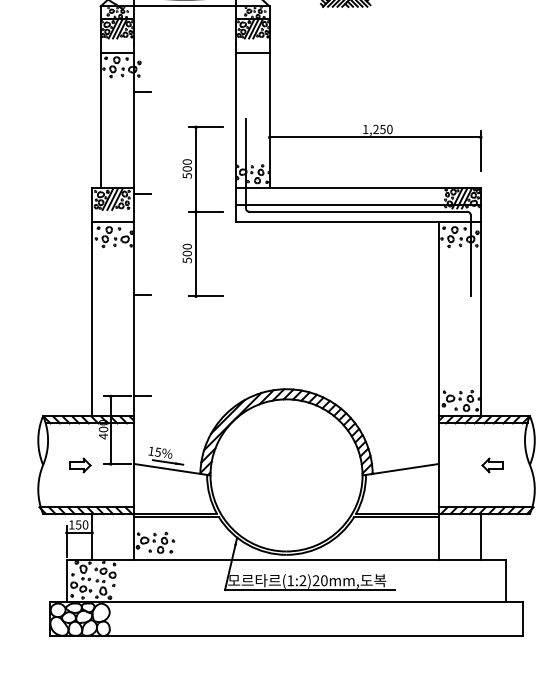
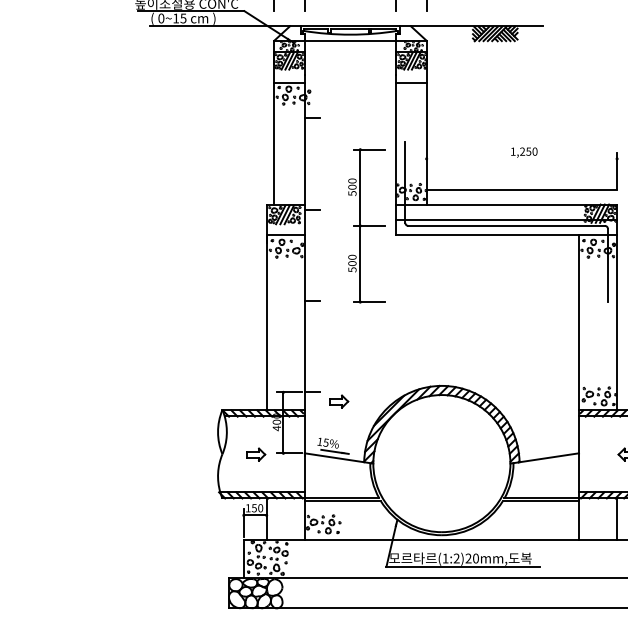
line: (374, 137) -> (521, 189), moved
part: (172, 406) -> (339, 401), added

